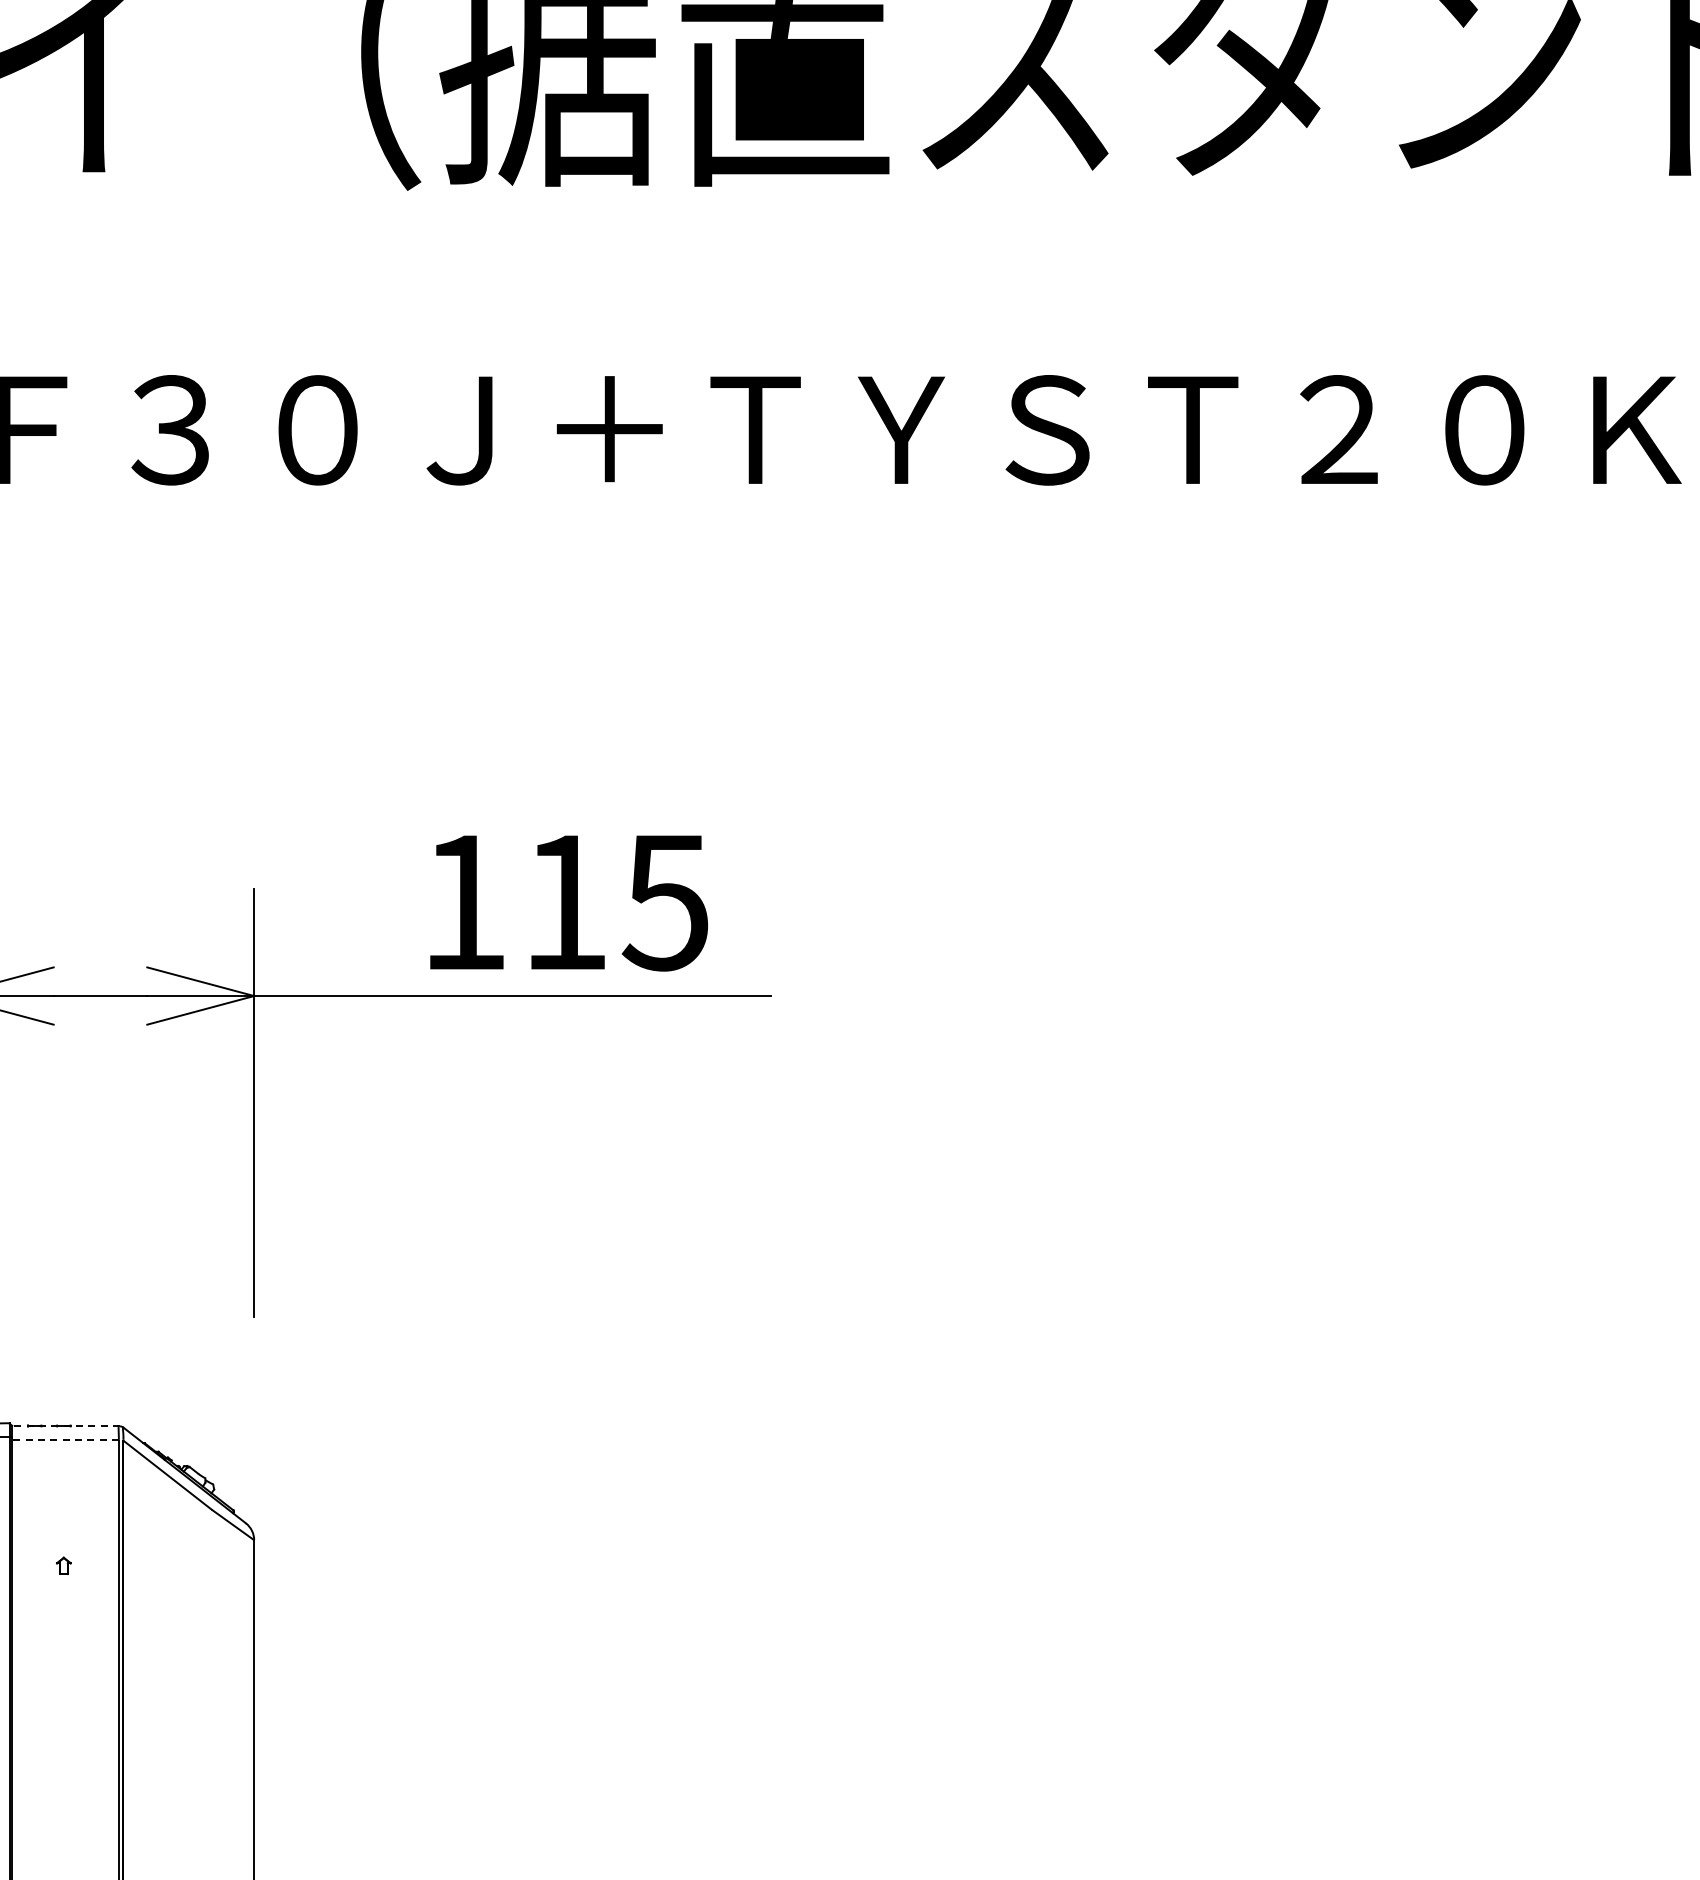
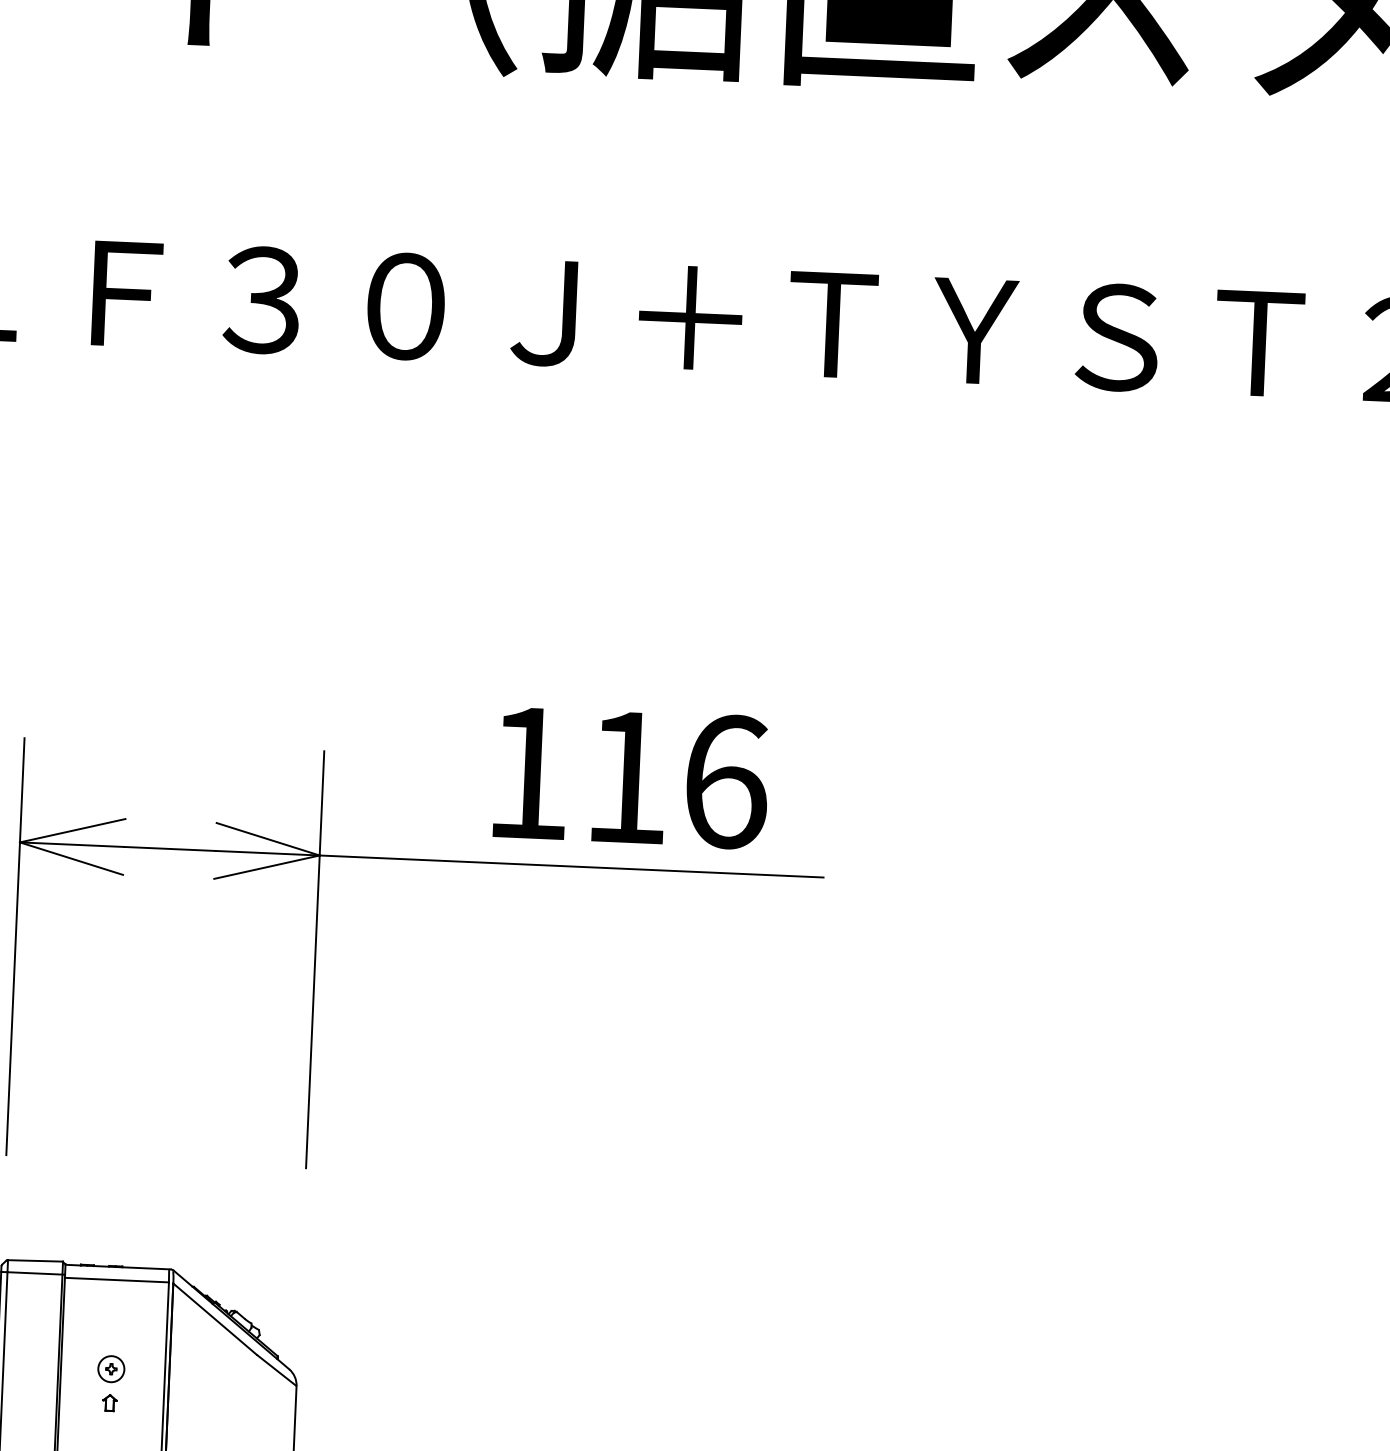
text: (665, 902) -> (724, 781), 115 -> 116
line: (66, 1426) -> (118, 1267), dashed -> solid
line: (65, 1439) -> (116, 1279), dashed -> solid
part: (63, 1530) -> (111, 1368), added

